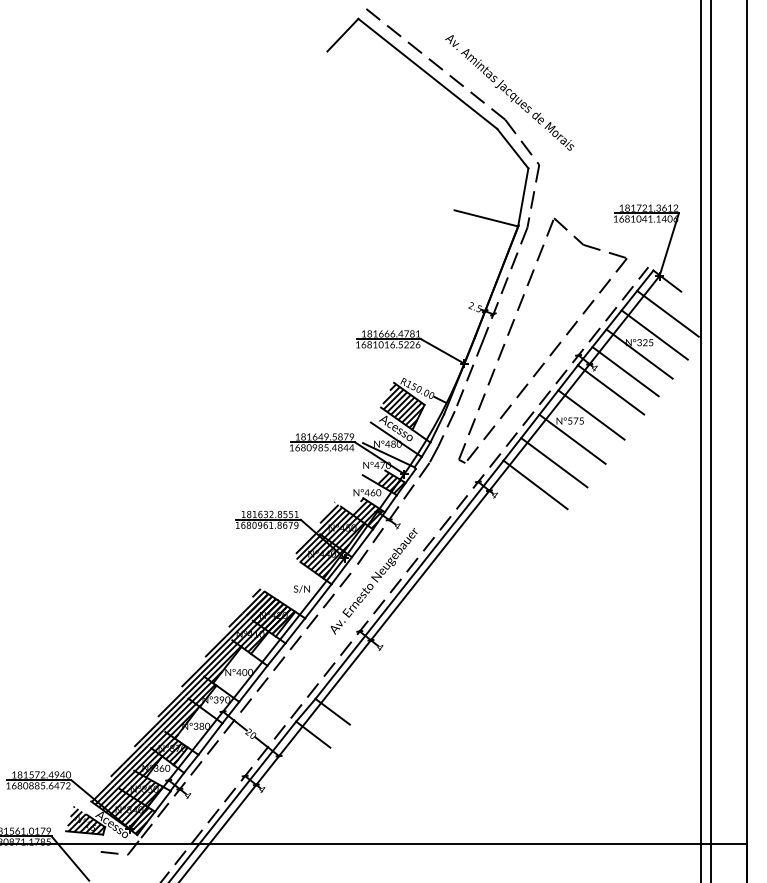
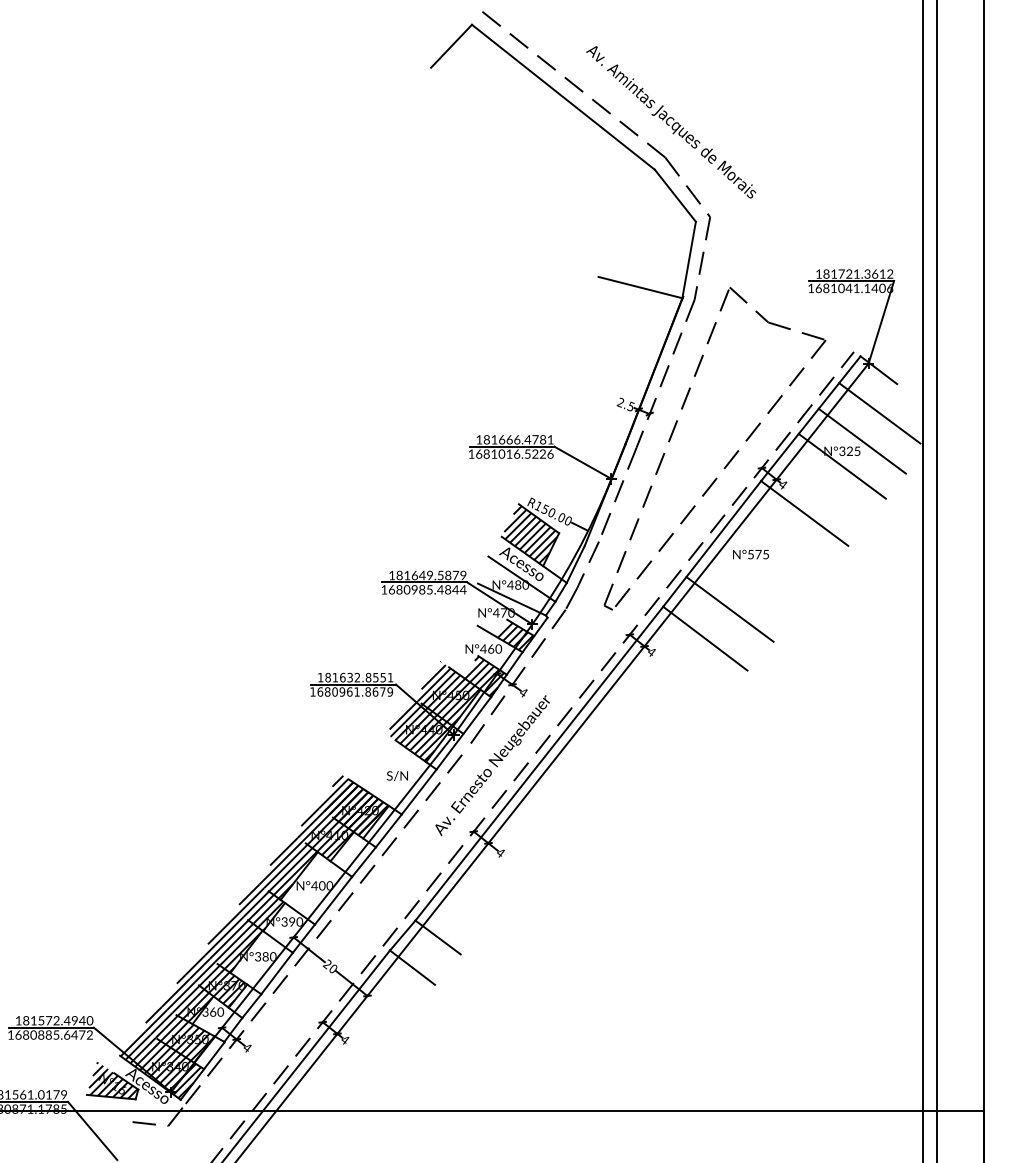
line: (625, 371) -> (823, 489), removed
line: (591, 414) -> (778, 545), removed
line: (572, 438) -> (753, 577), removed

